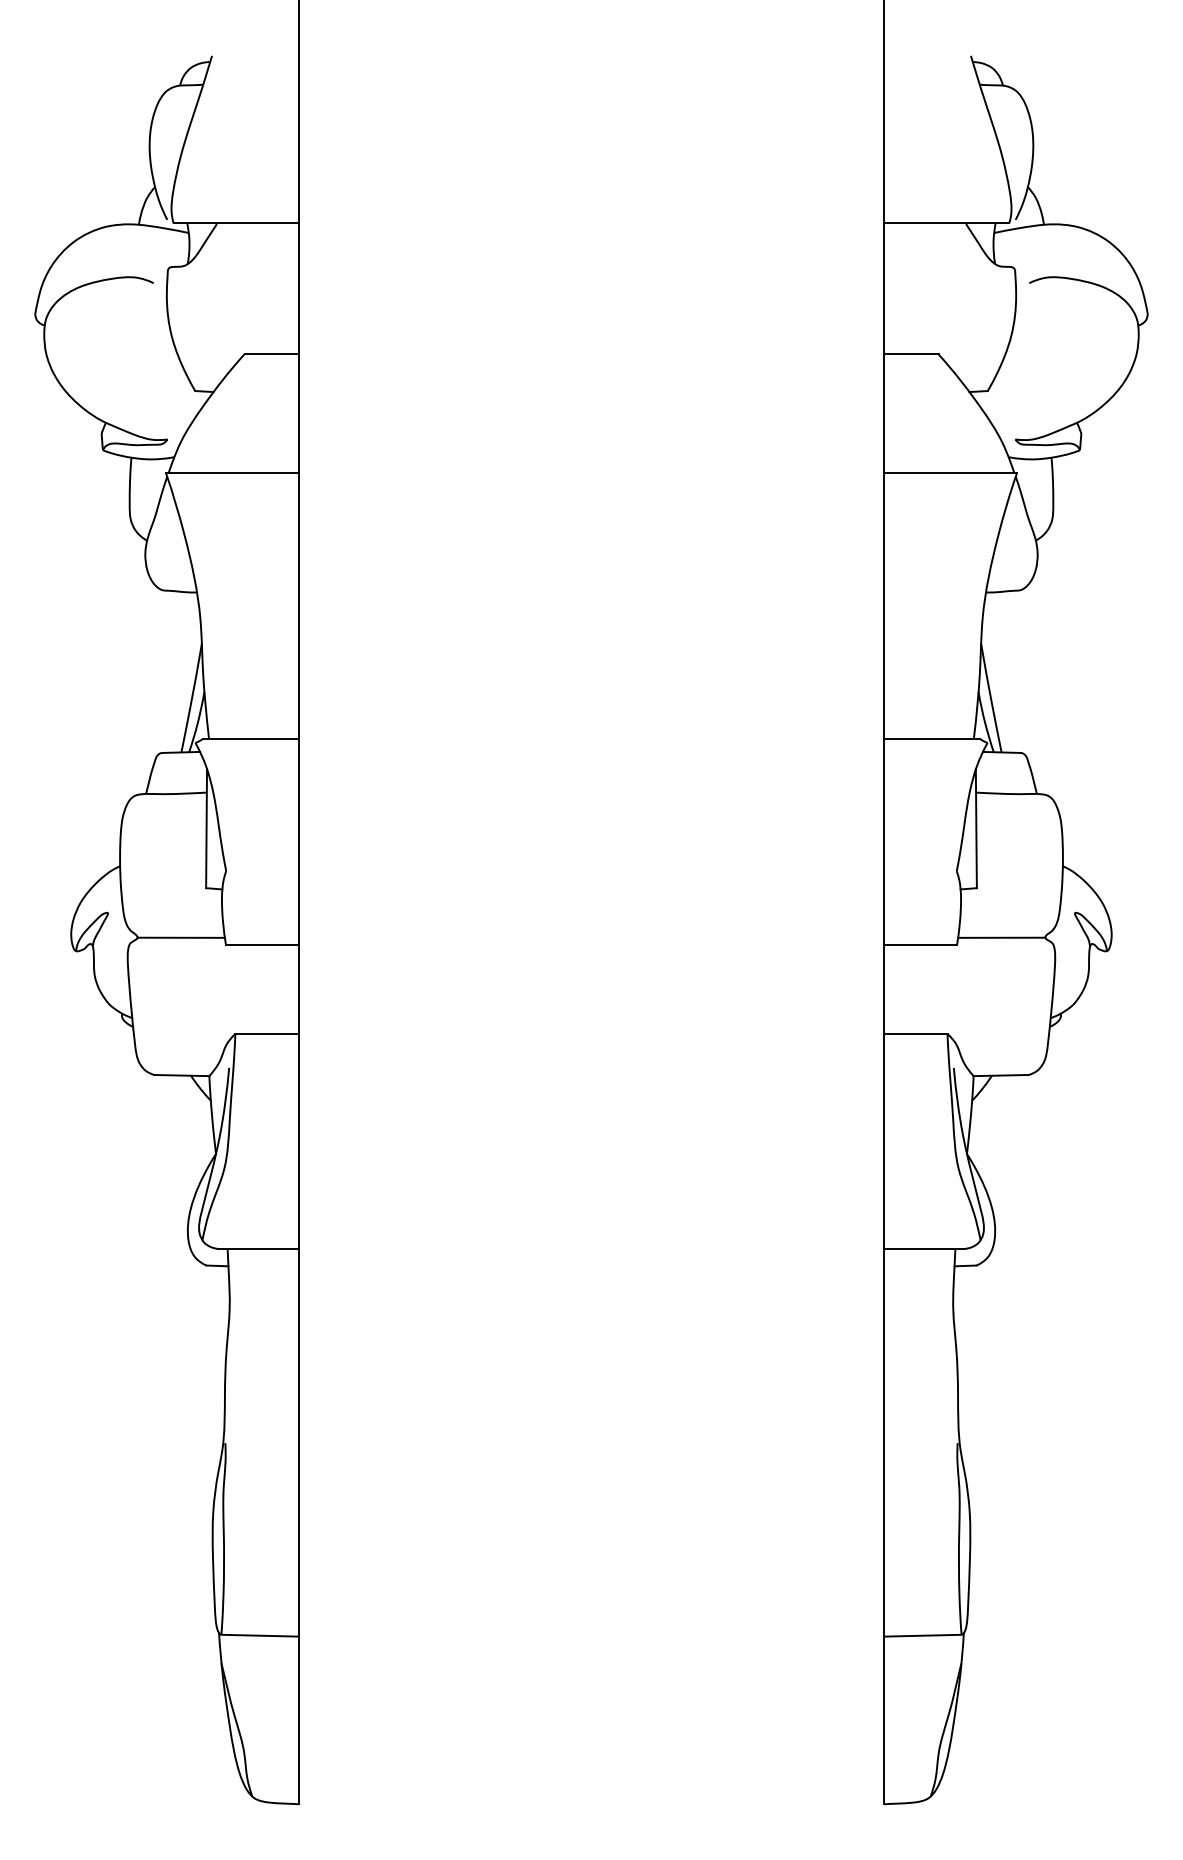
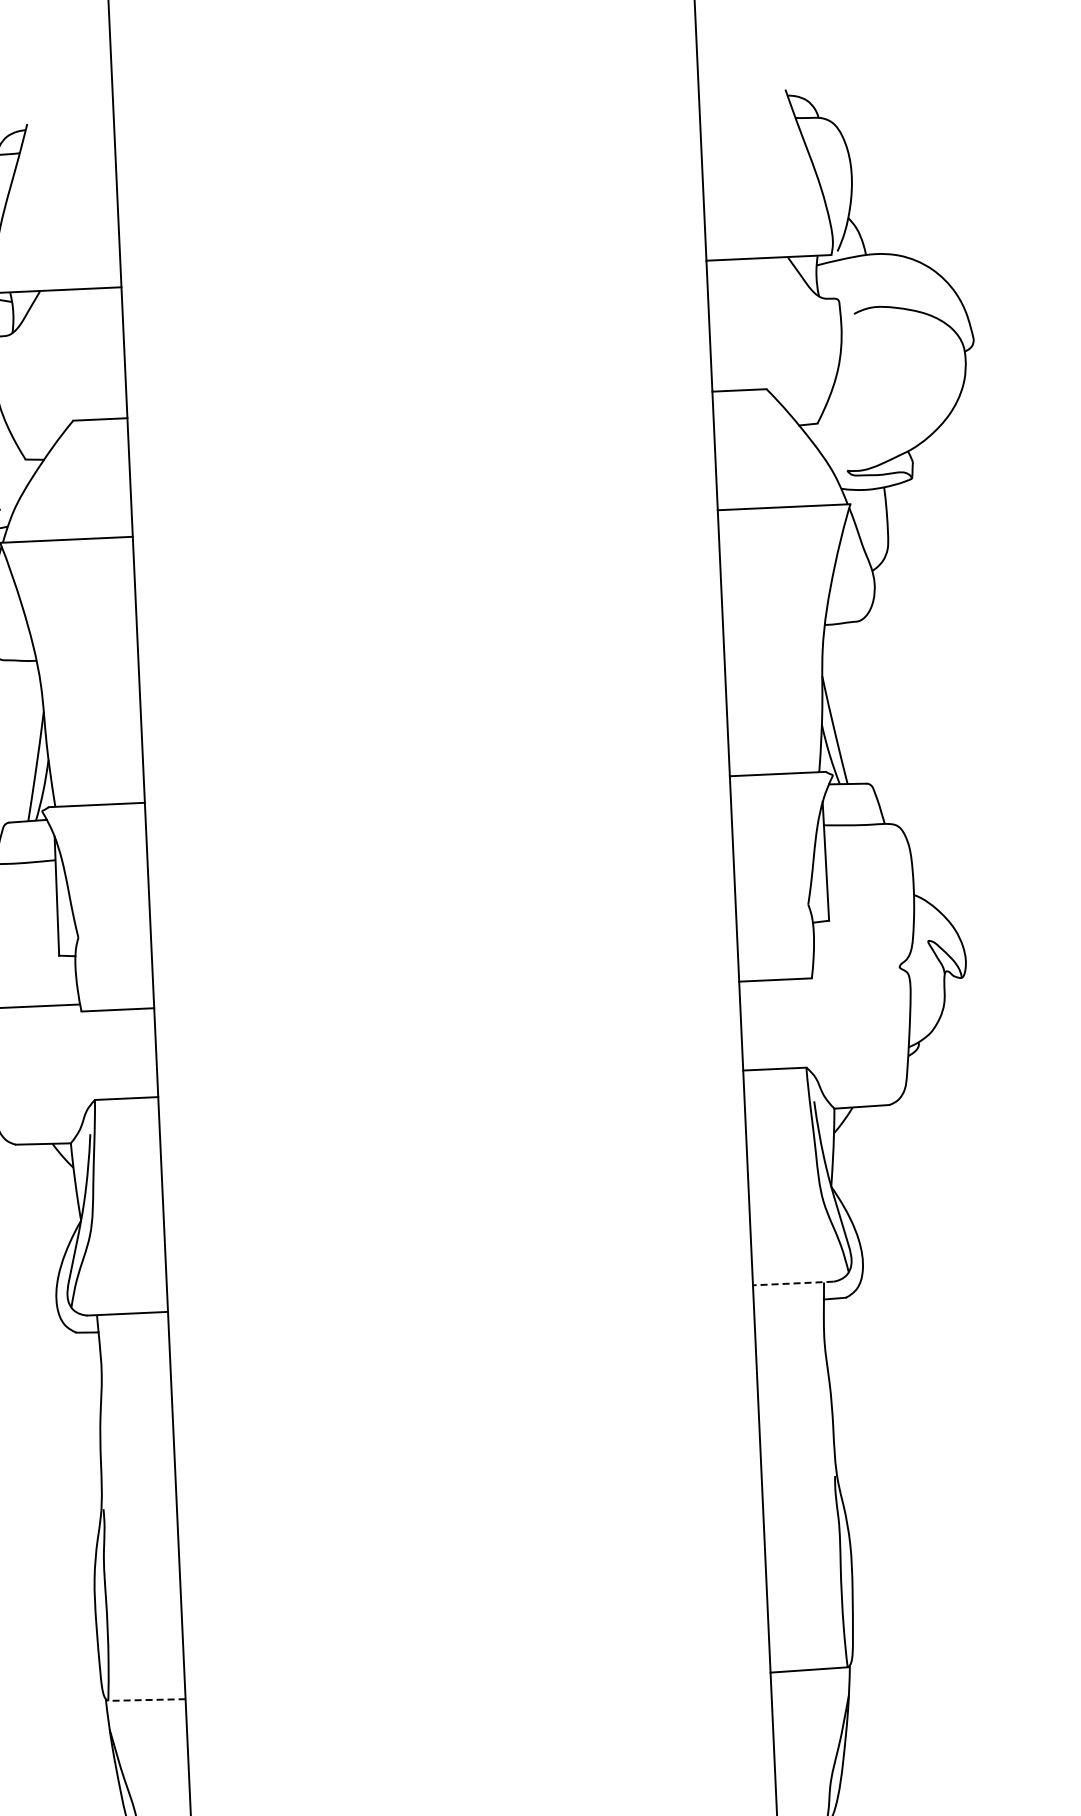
line: (1001, 937) -> (855, 968), removed
line: (924, 1248) -> (793, 1283), solid -> dashed
line: (260, 1635) -> (147, 1699), solid -> dashed

